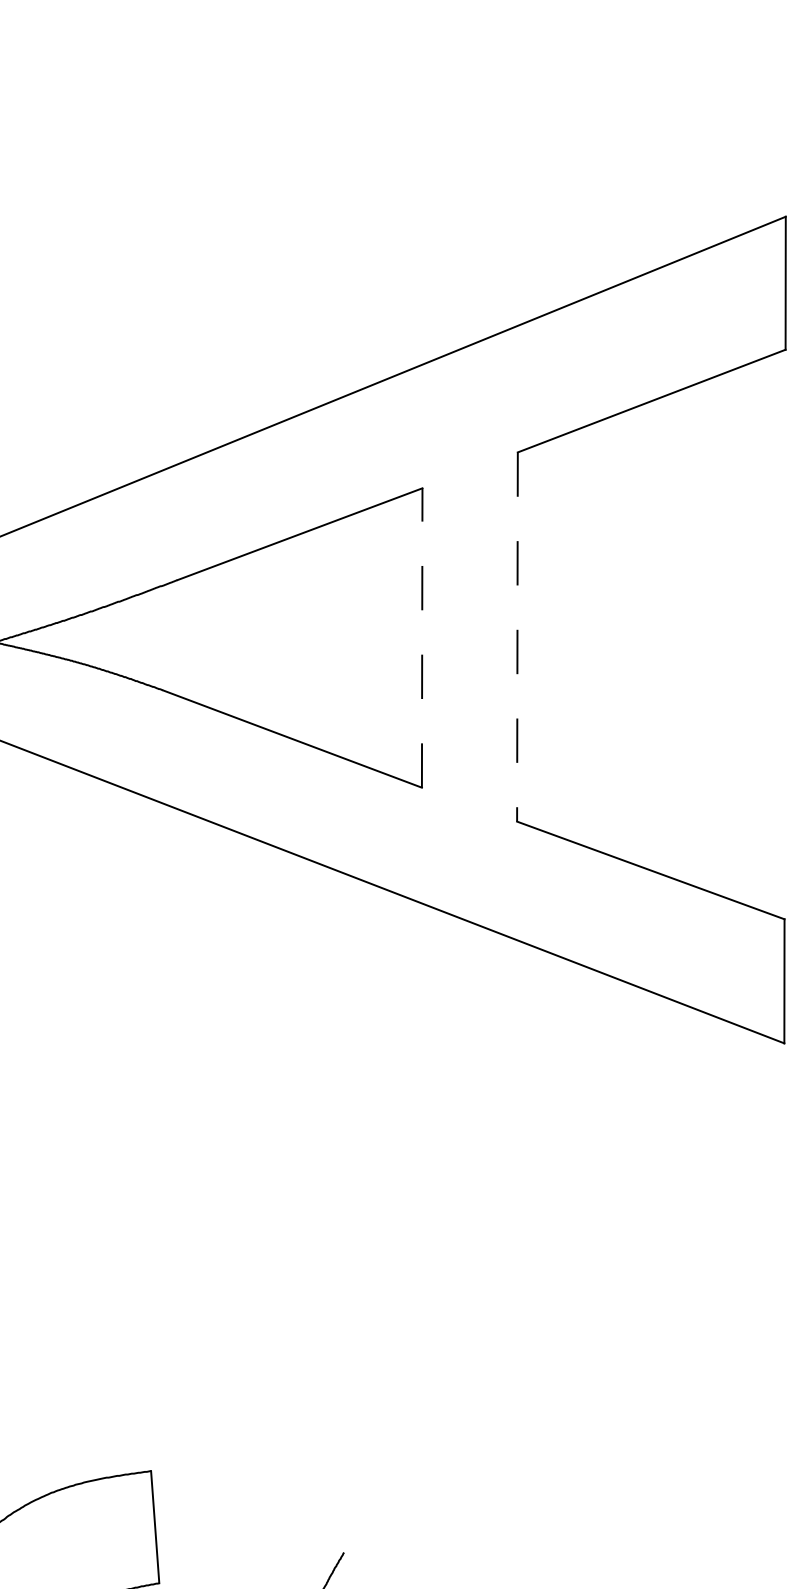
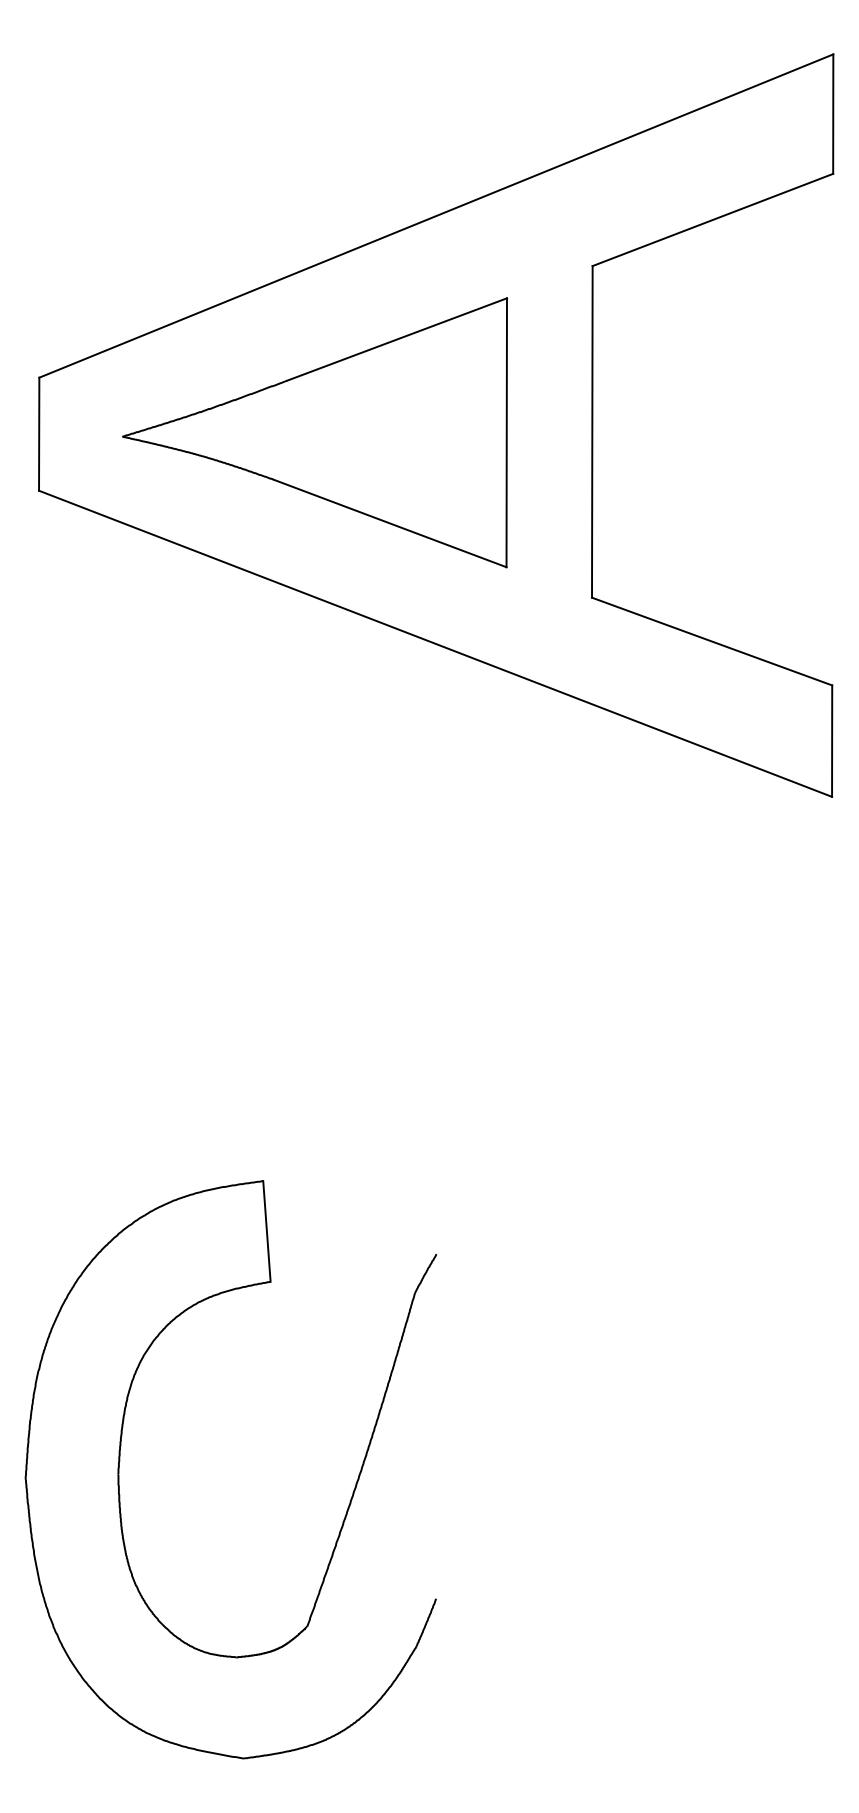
line: (517, 636) -> (592, 431), dashed -> solid
line: (421, 637) -> (506, 432), dashed -> solid

